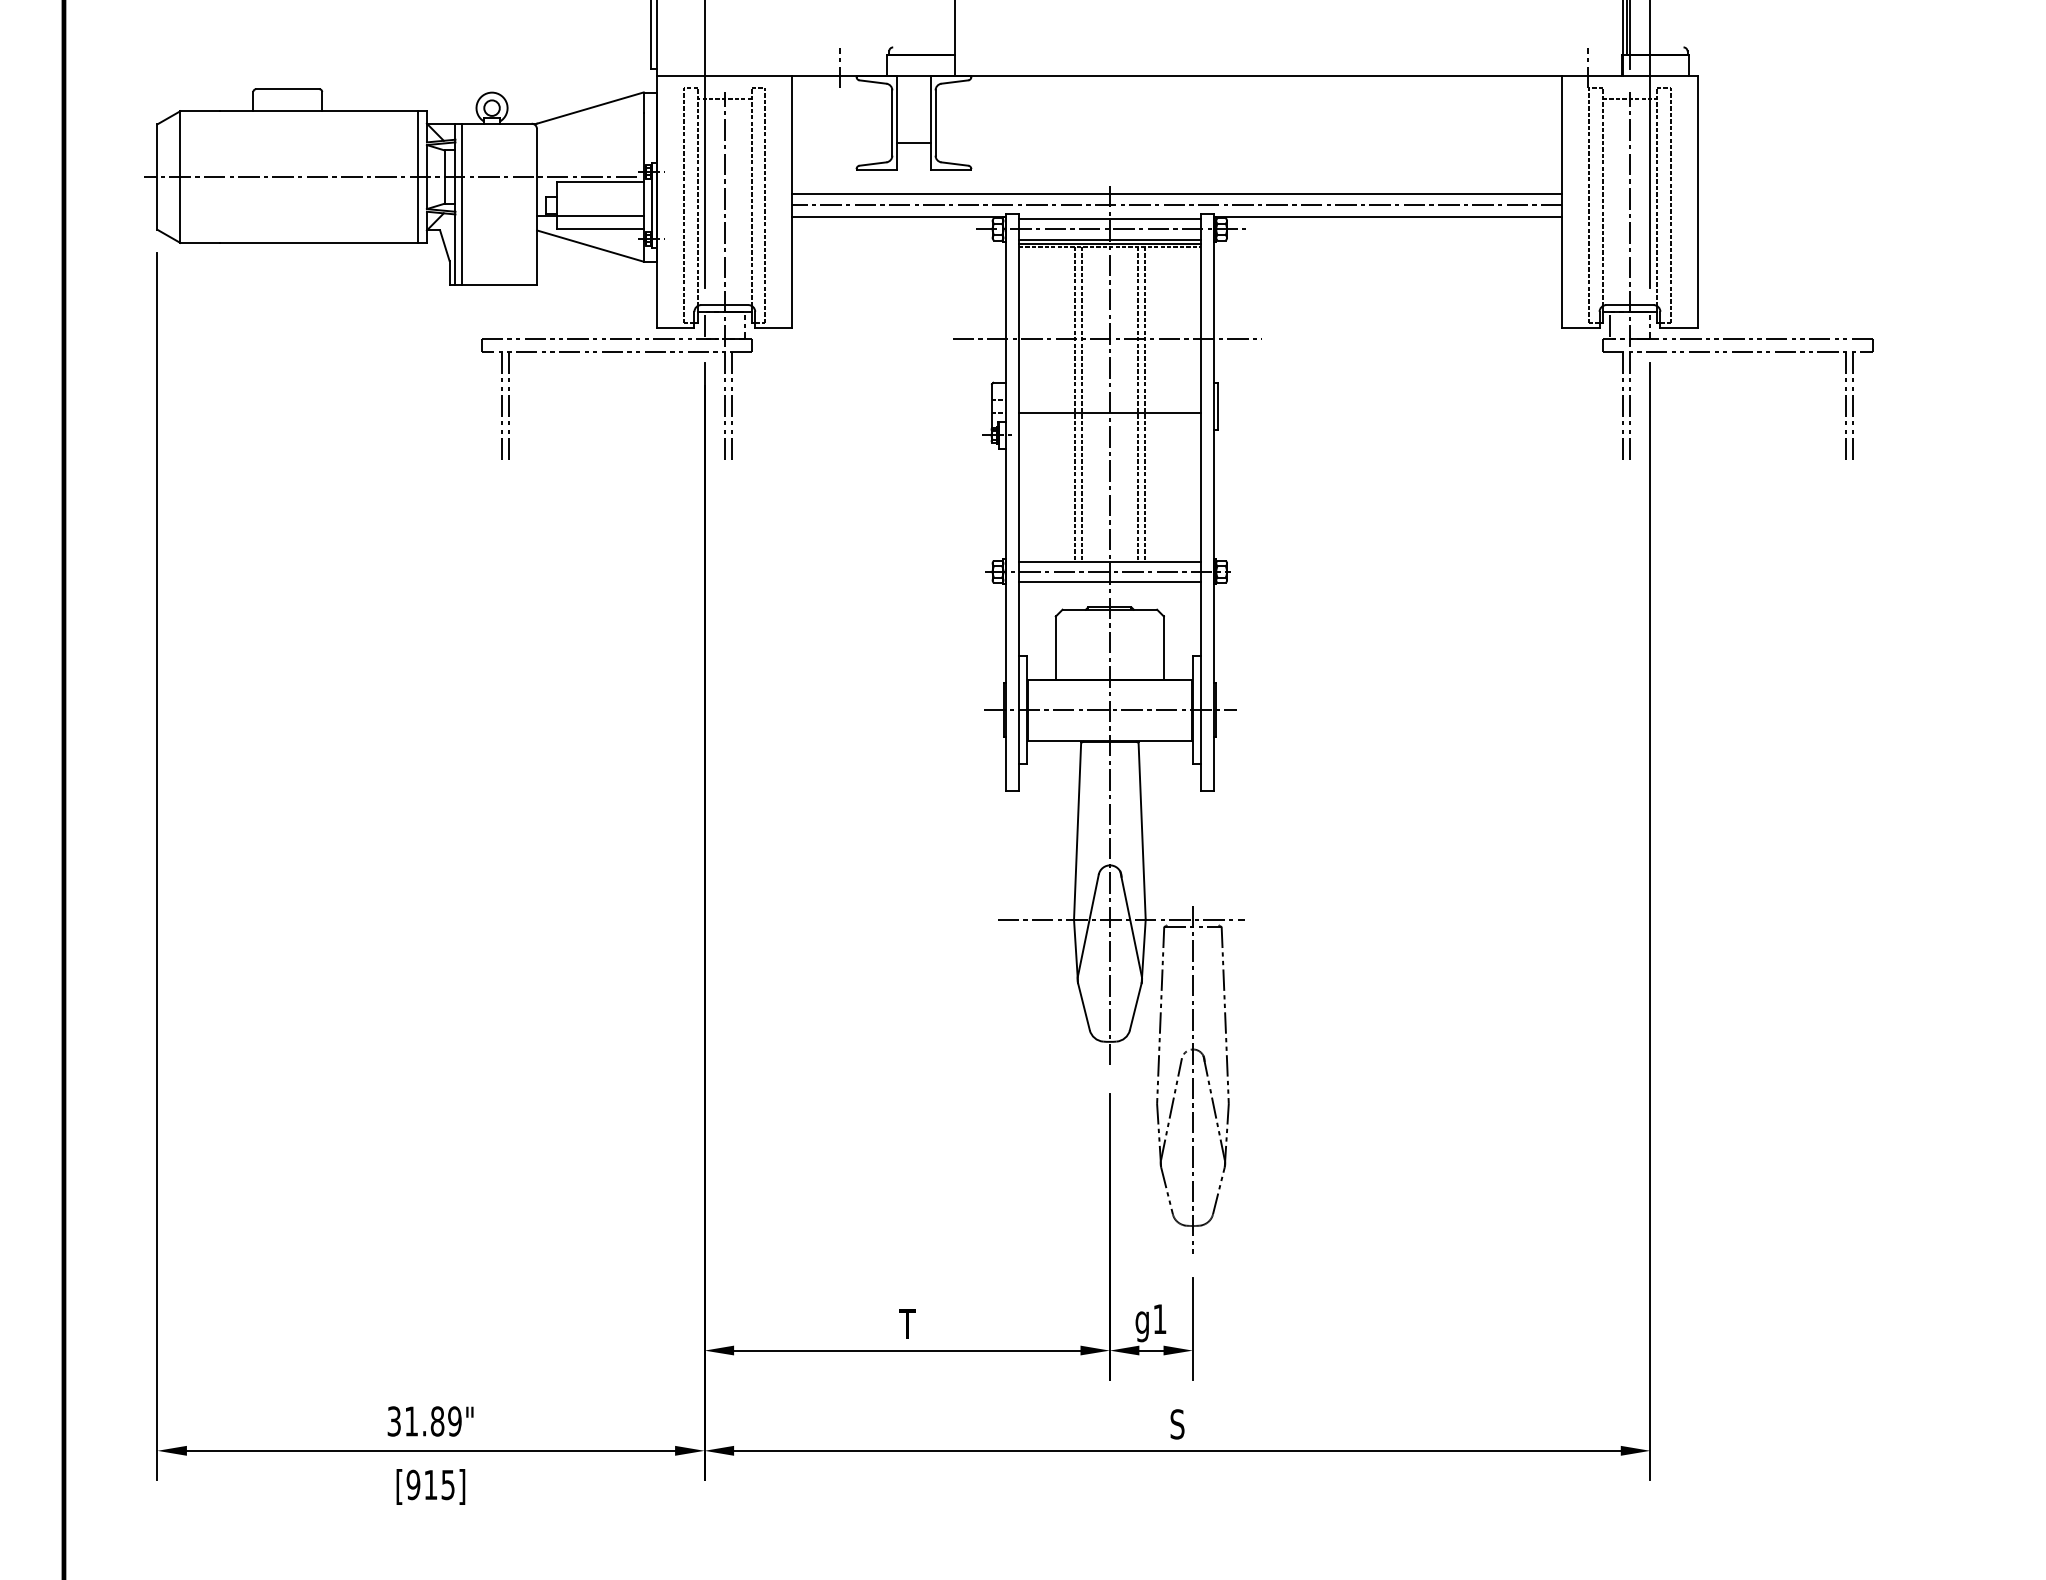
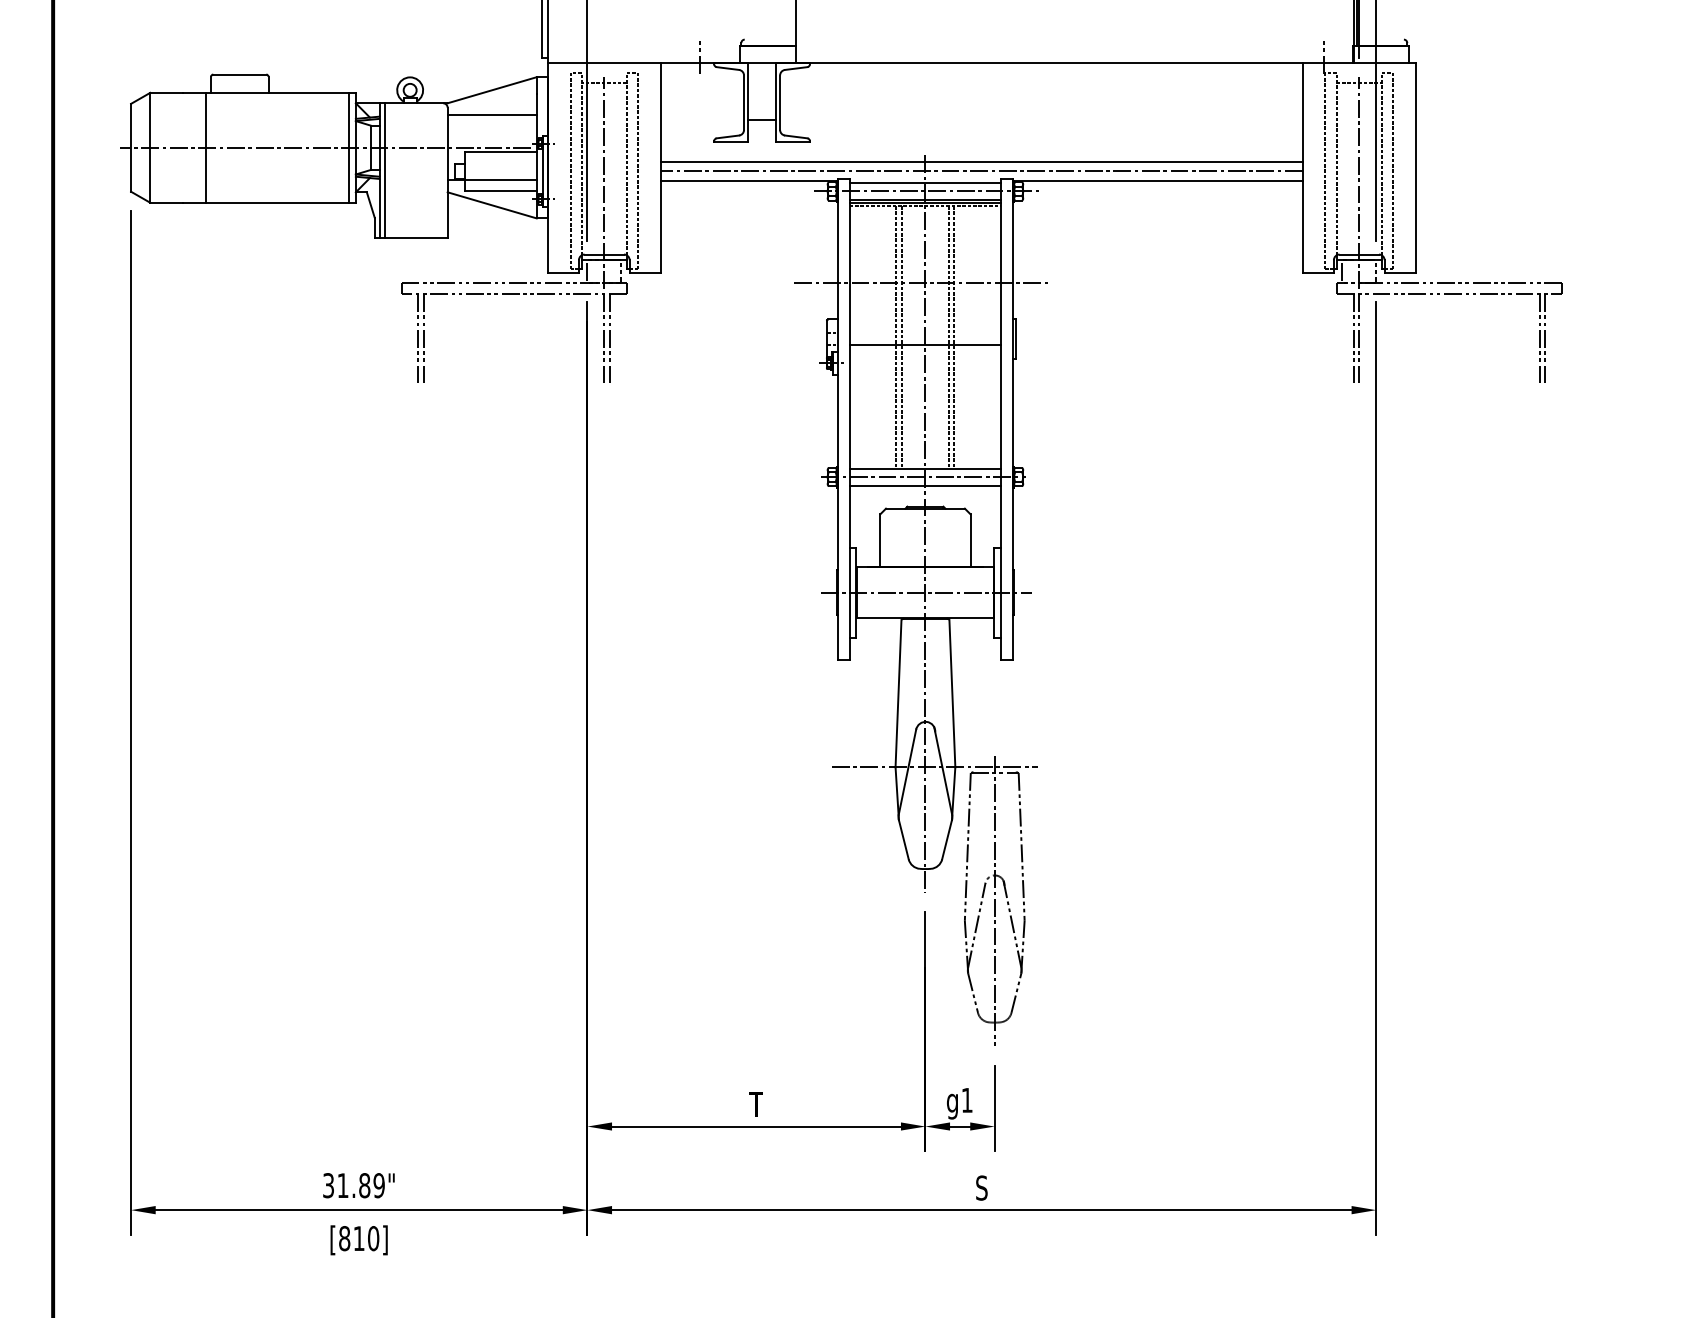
line: (589, 138) -> (491, 115), added
line: (247, 176) -> (206, 147), added
text: (431, 1484) -> (359, 1238), [915] -> [810]

